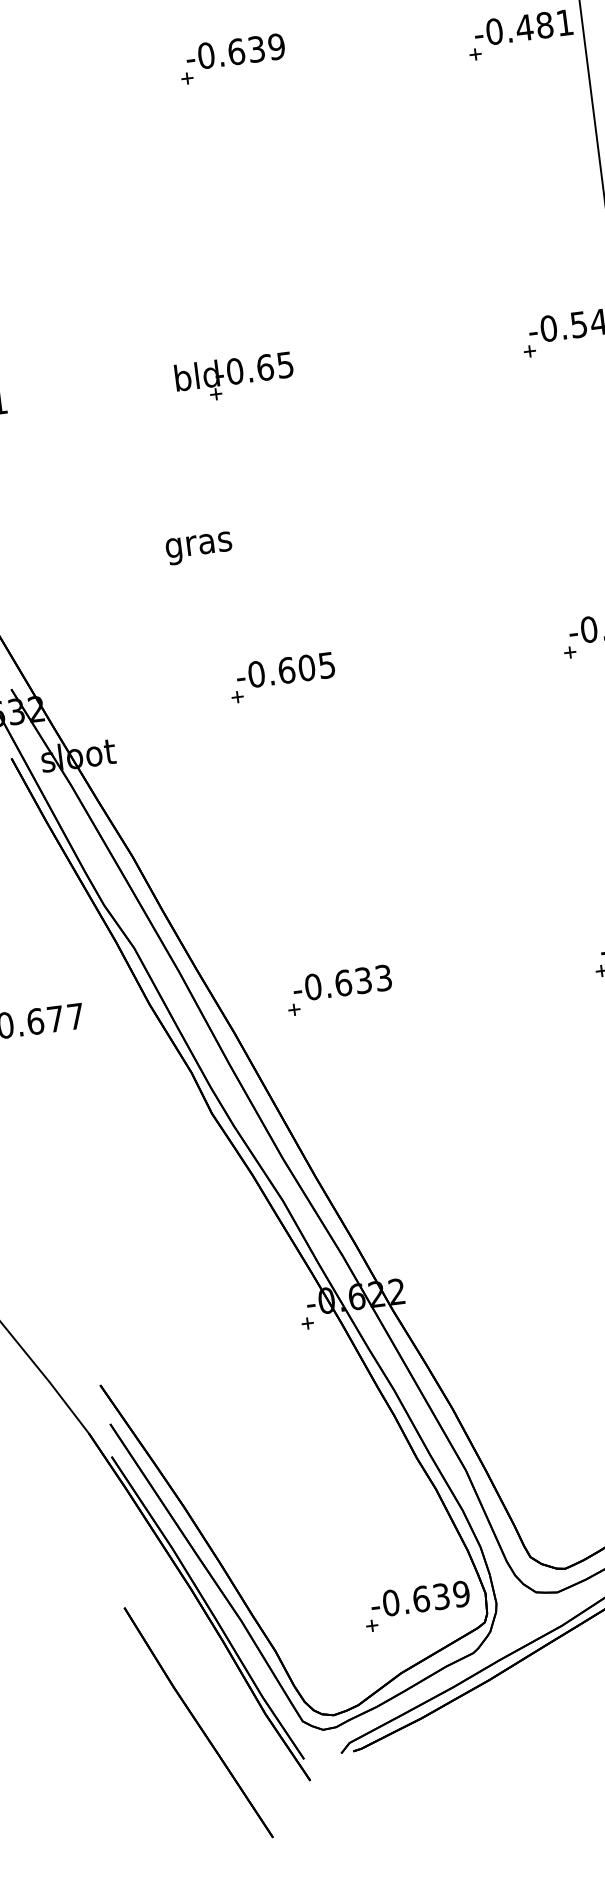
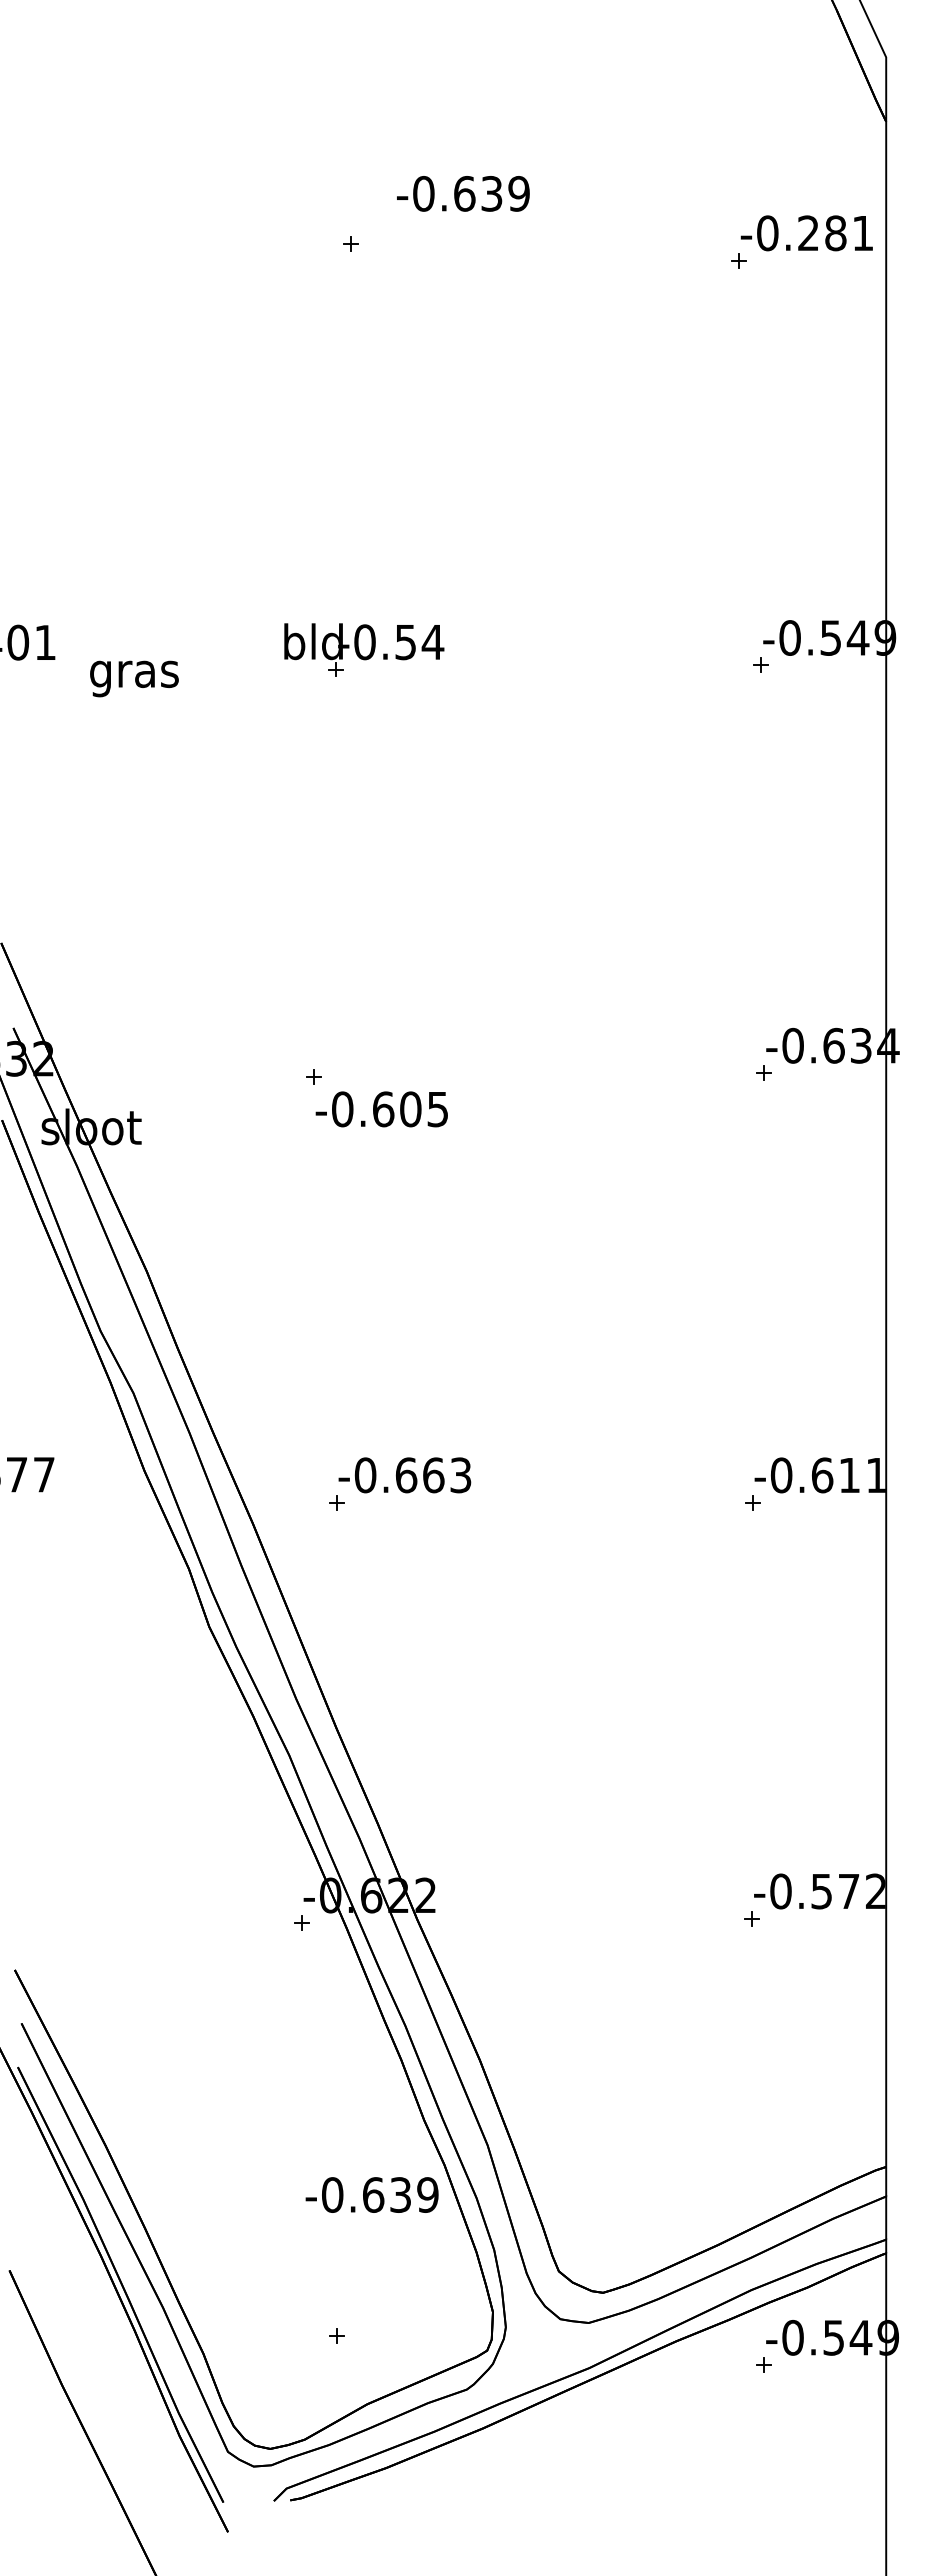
text: (524, 27) -> (808, 232), -0.481 -> -0.281
text: (235, 51) -> (463, 193), moved
text: (275, 366) -> (419, 642), -0.65 -> -0.54
text: (199, 548) -> (134, 678), moved
text: (285, 670) -> (381, 1109), moved
text: (363, 980) -> (433, 1475), -0.633 -> -0.663
text: (419, 1598) -> (371, 2194), moved

